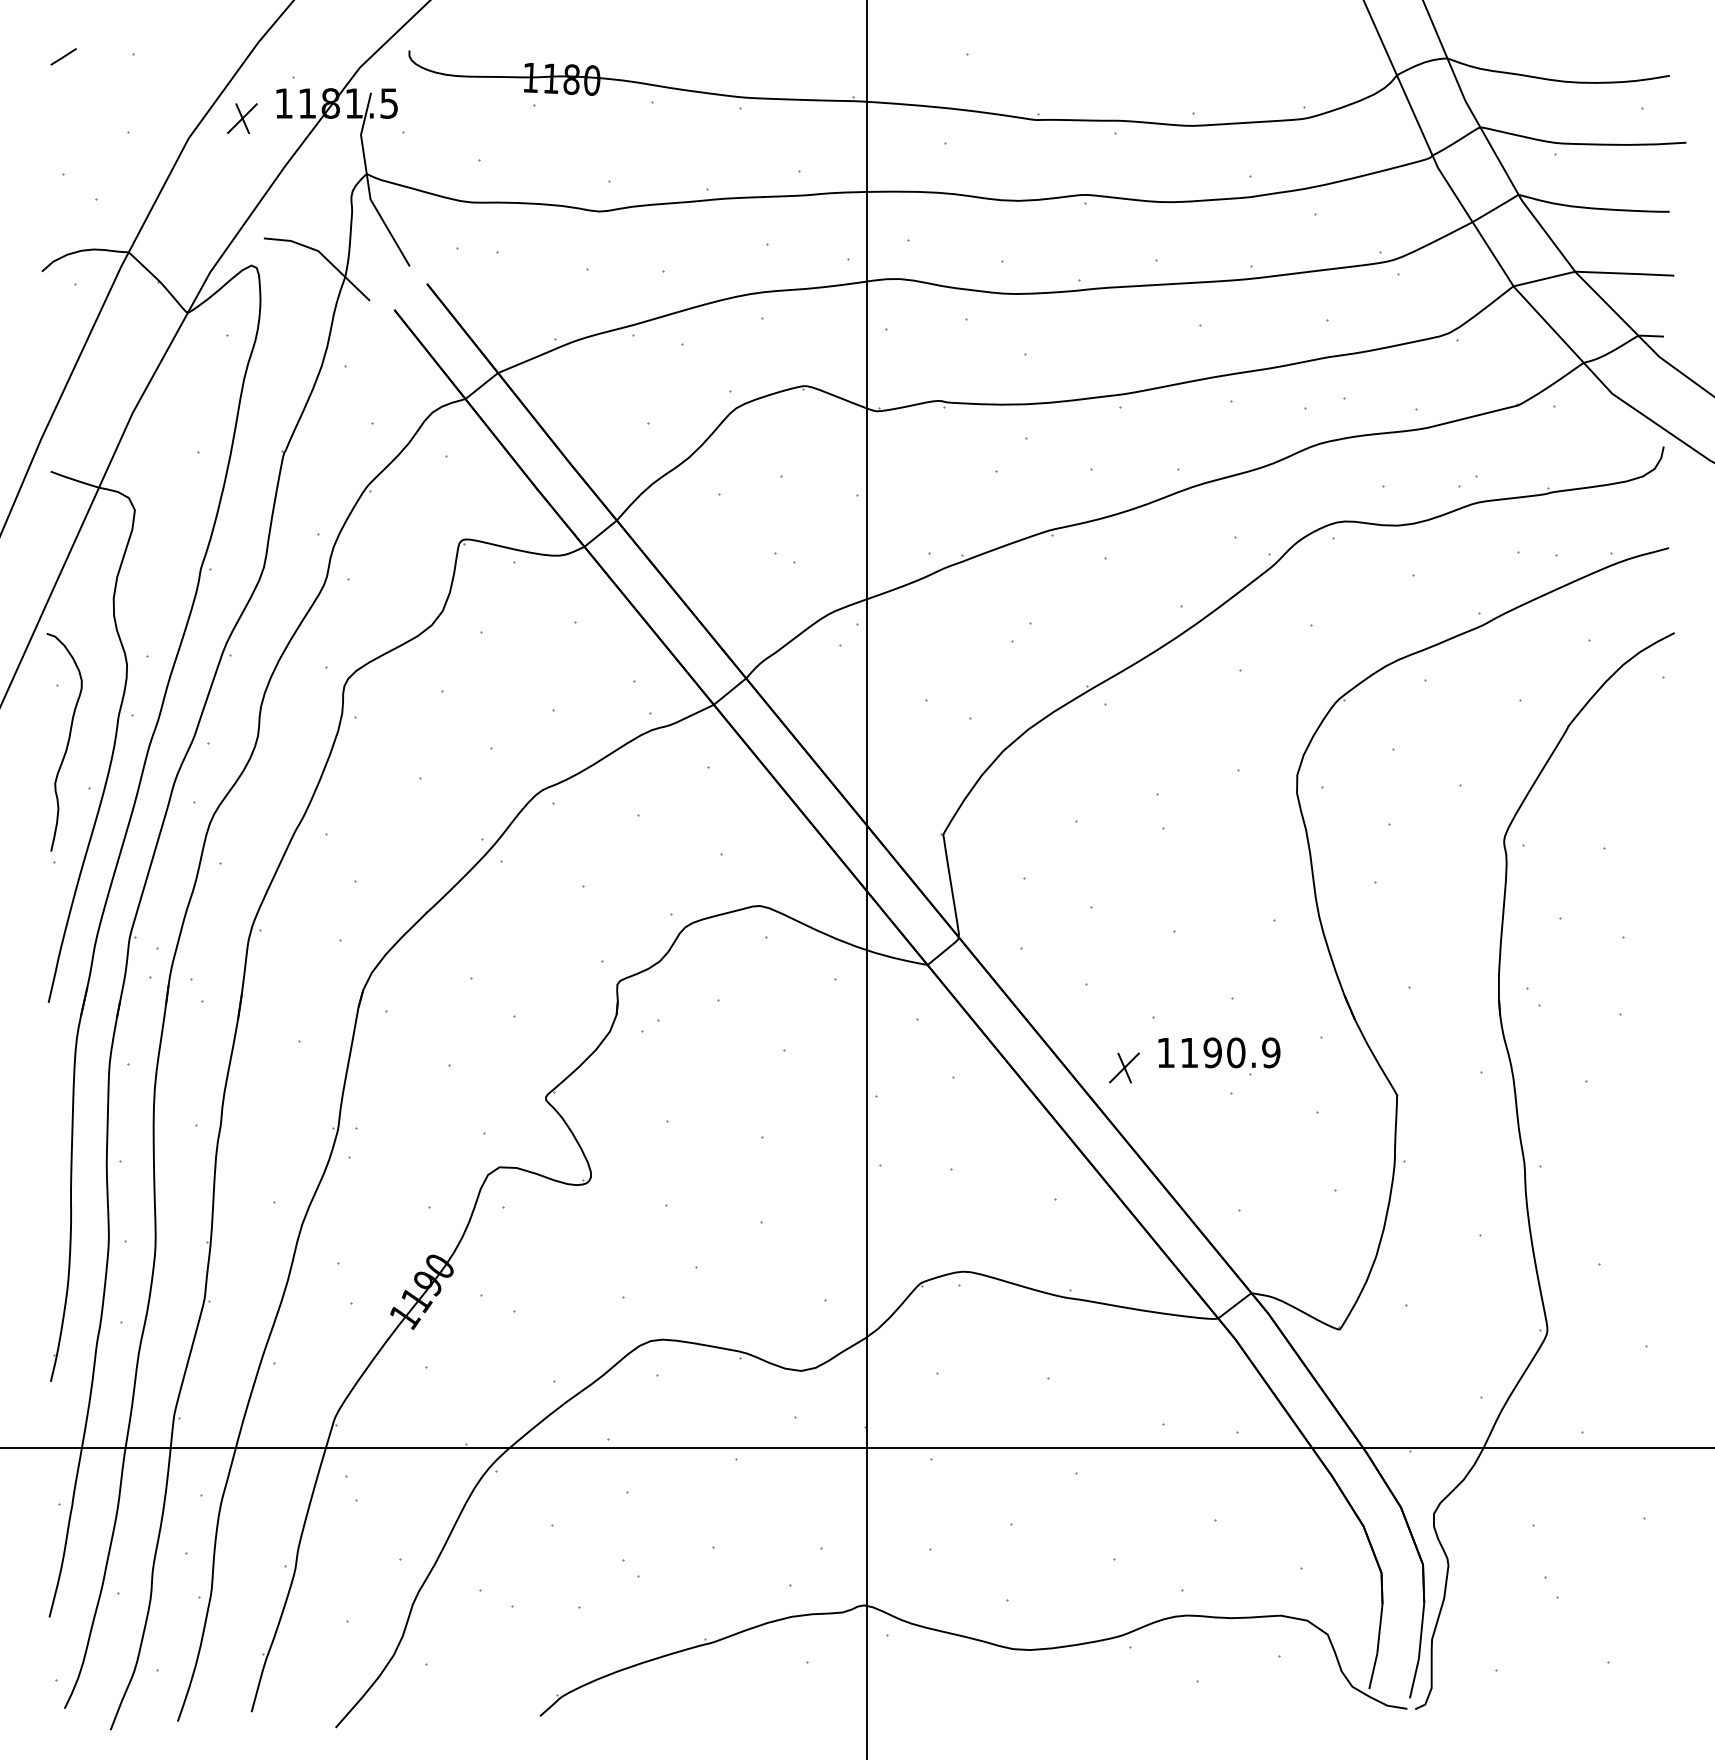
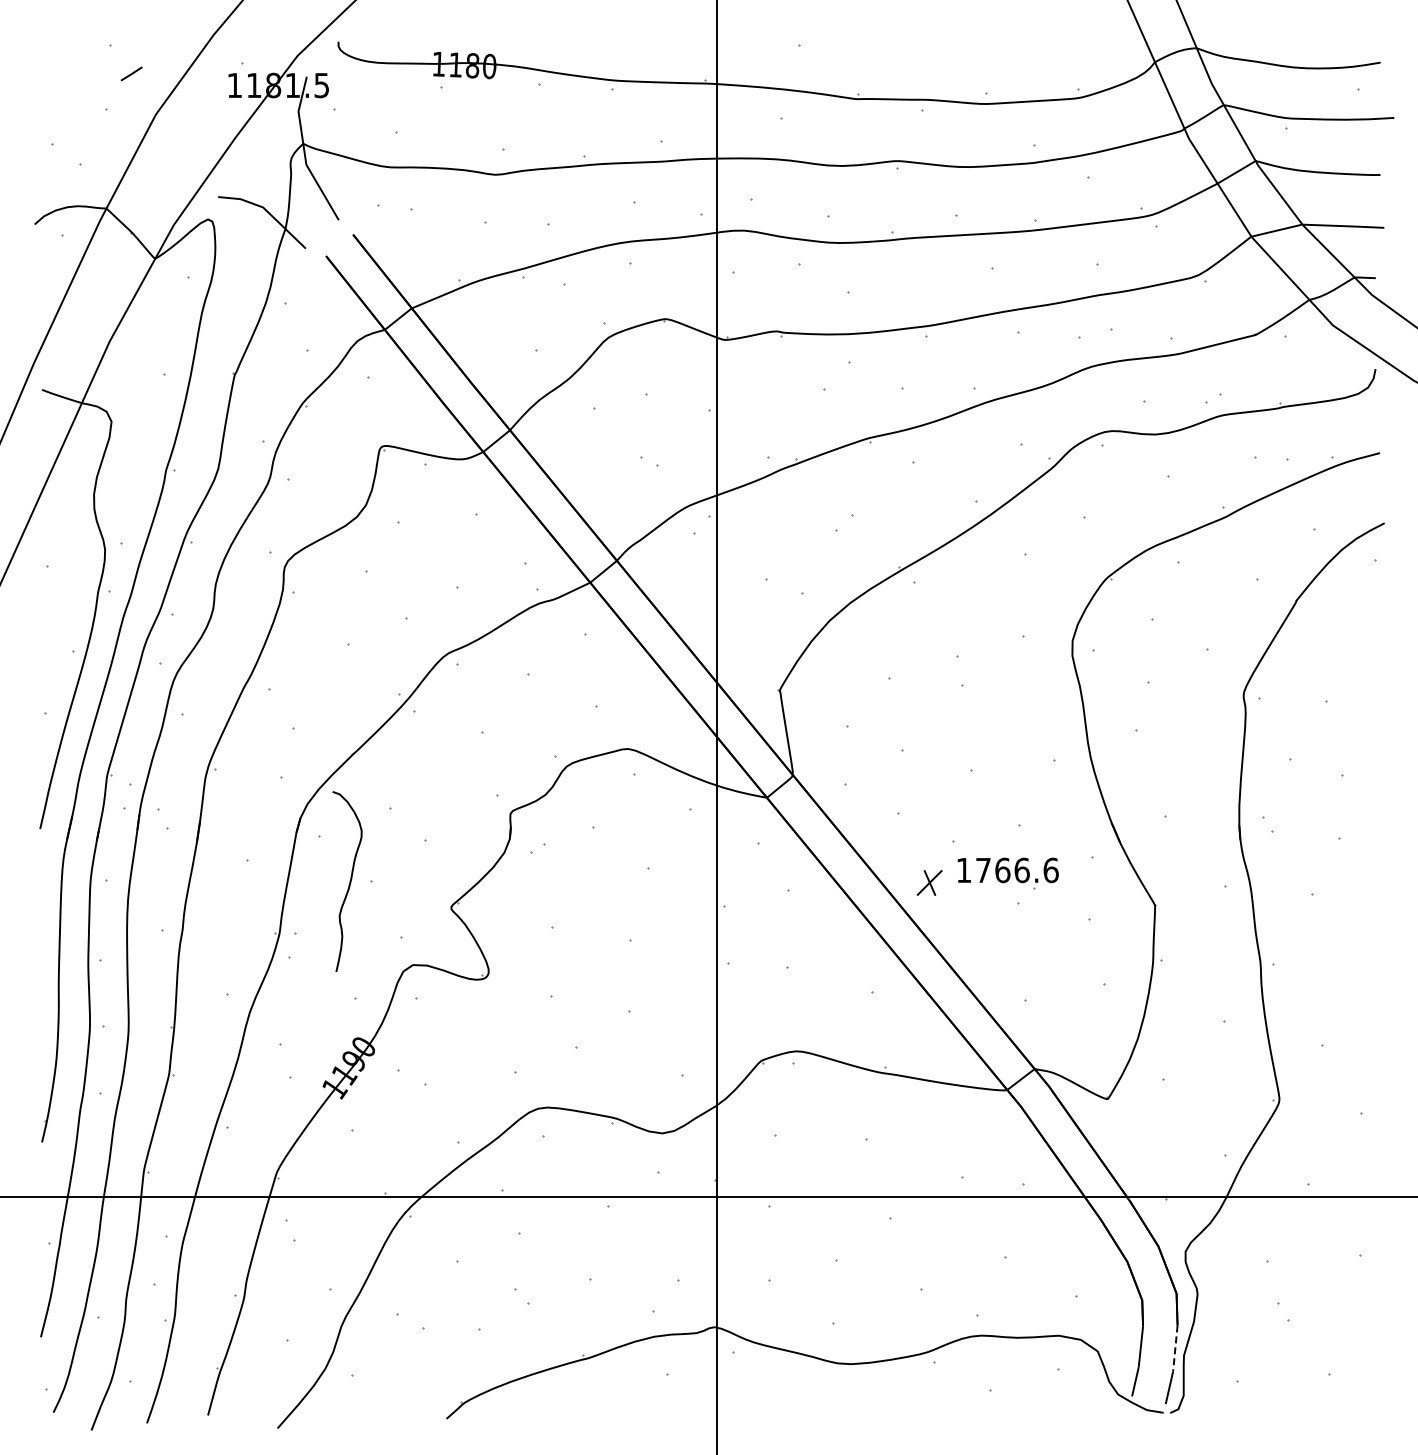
line: (63, 56) -> (131, 73), moved
part: (242, 118) -> (200, 97), removed
curve: (67, 742) -> (349, 881), moved
text: (1230, 1052) -> (1017, 870), 1190.9 -> 1766.6
line: (1421, 1632) -> (1175, 1349), solid -> dashed

